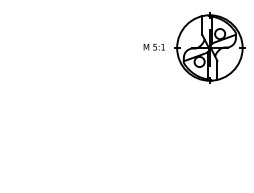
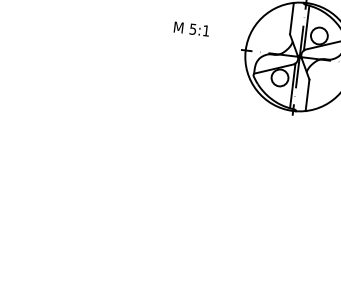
text: (153, 46) -> (190, 27), moved

